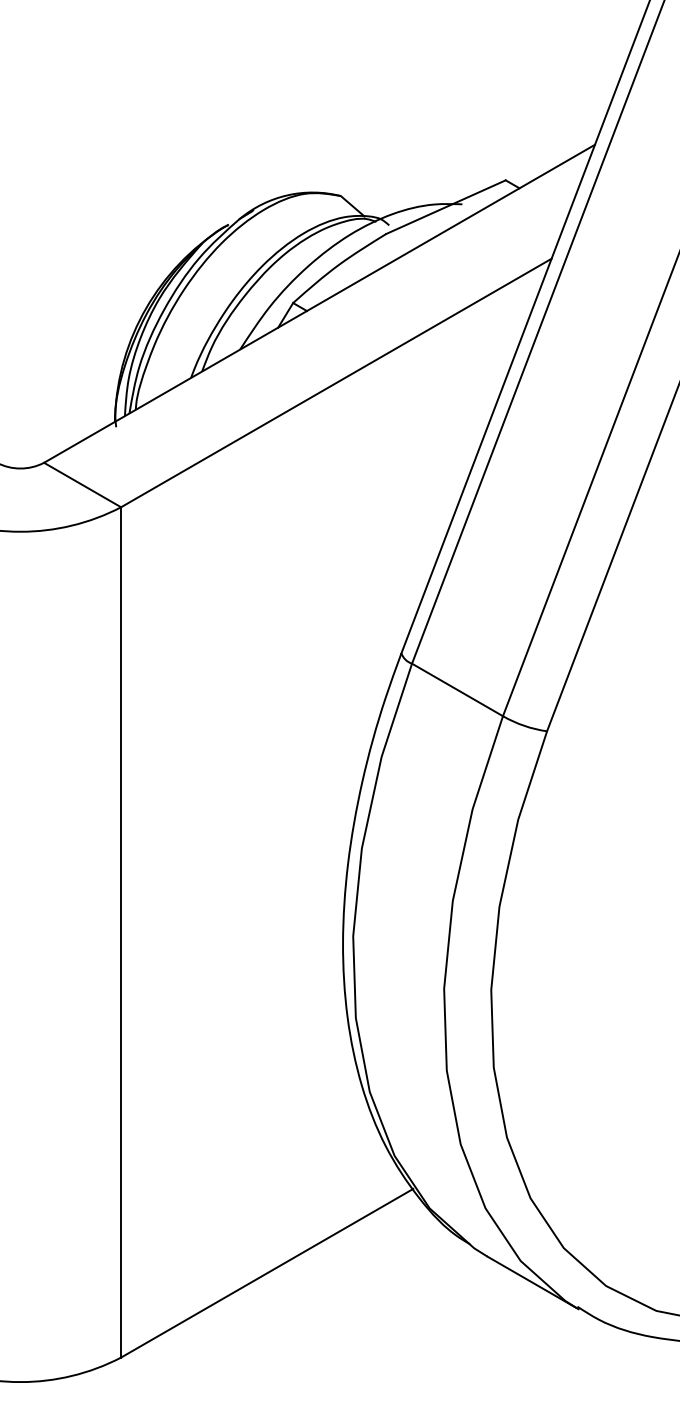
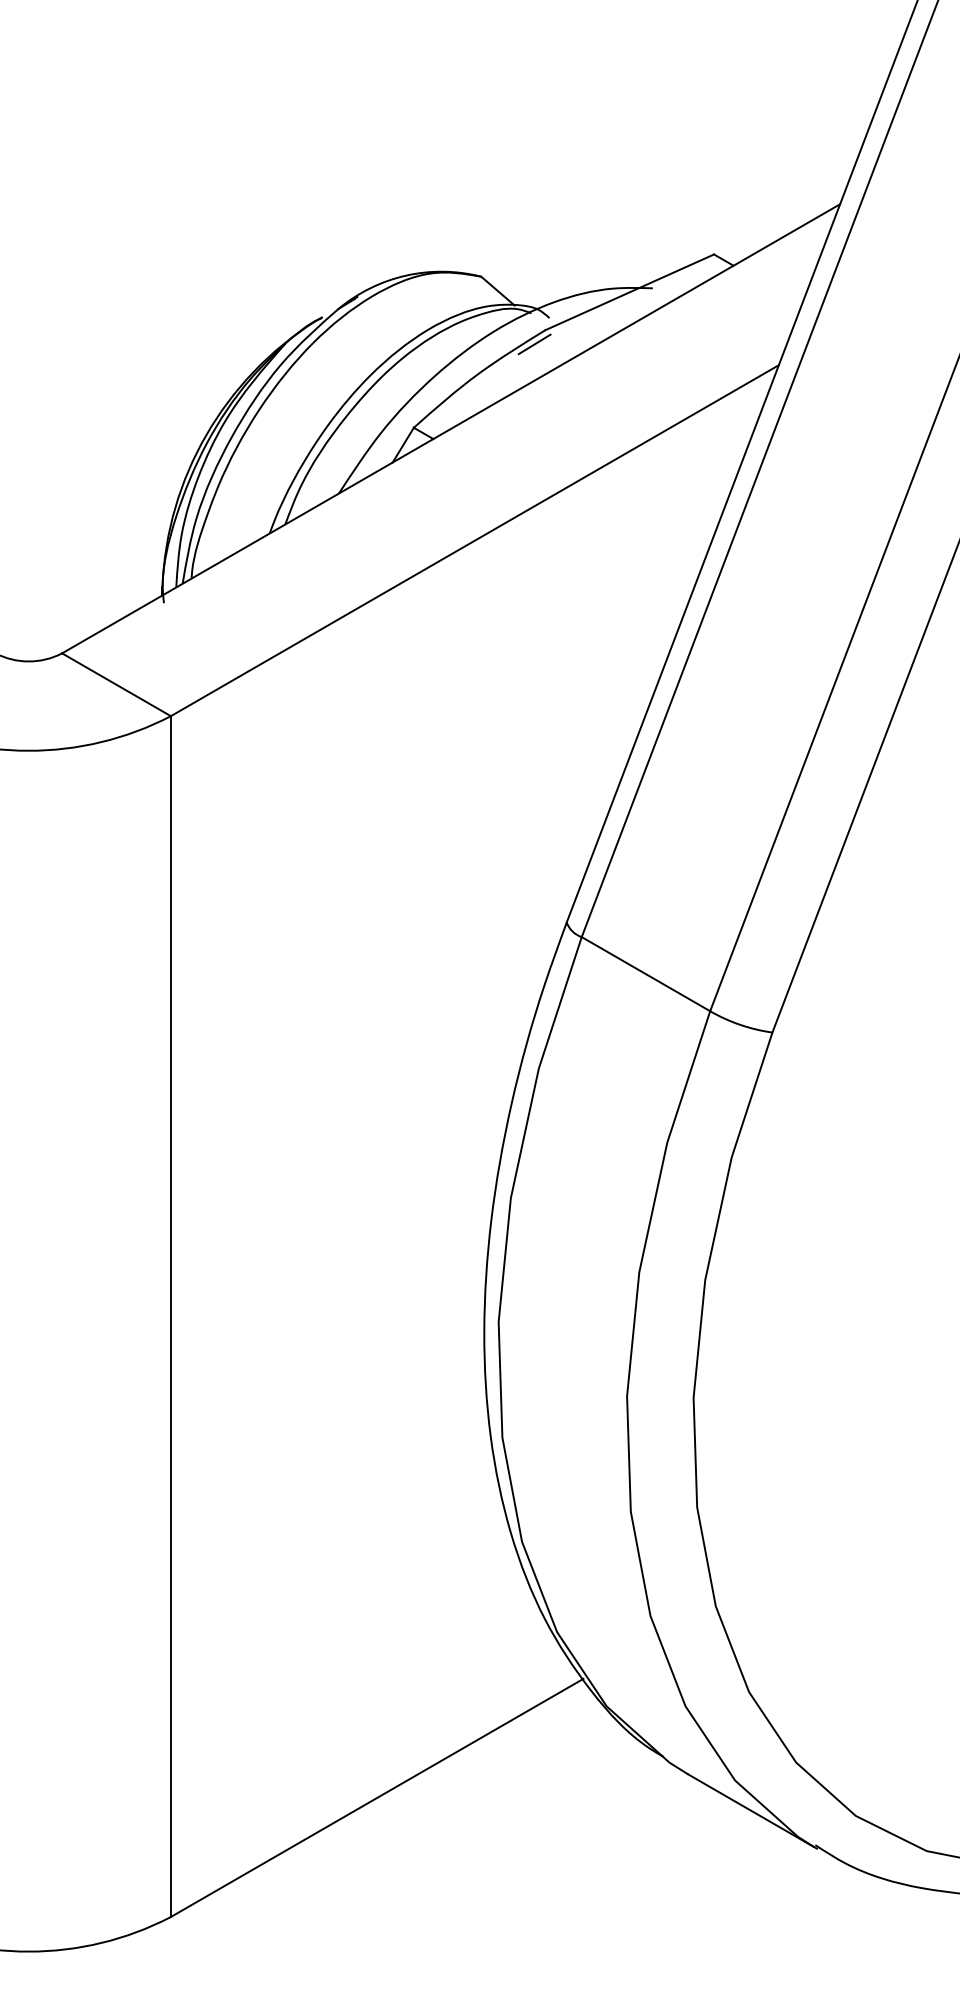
line: (378, 244) -> (534, 344), added

